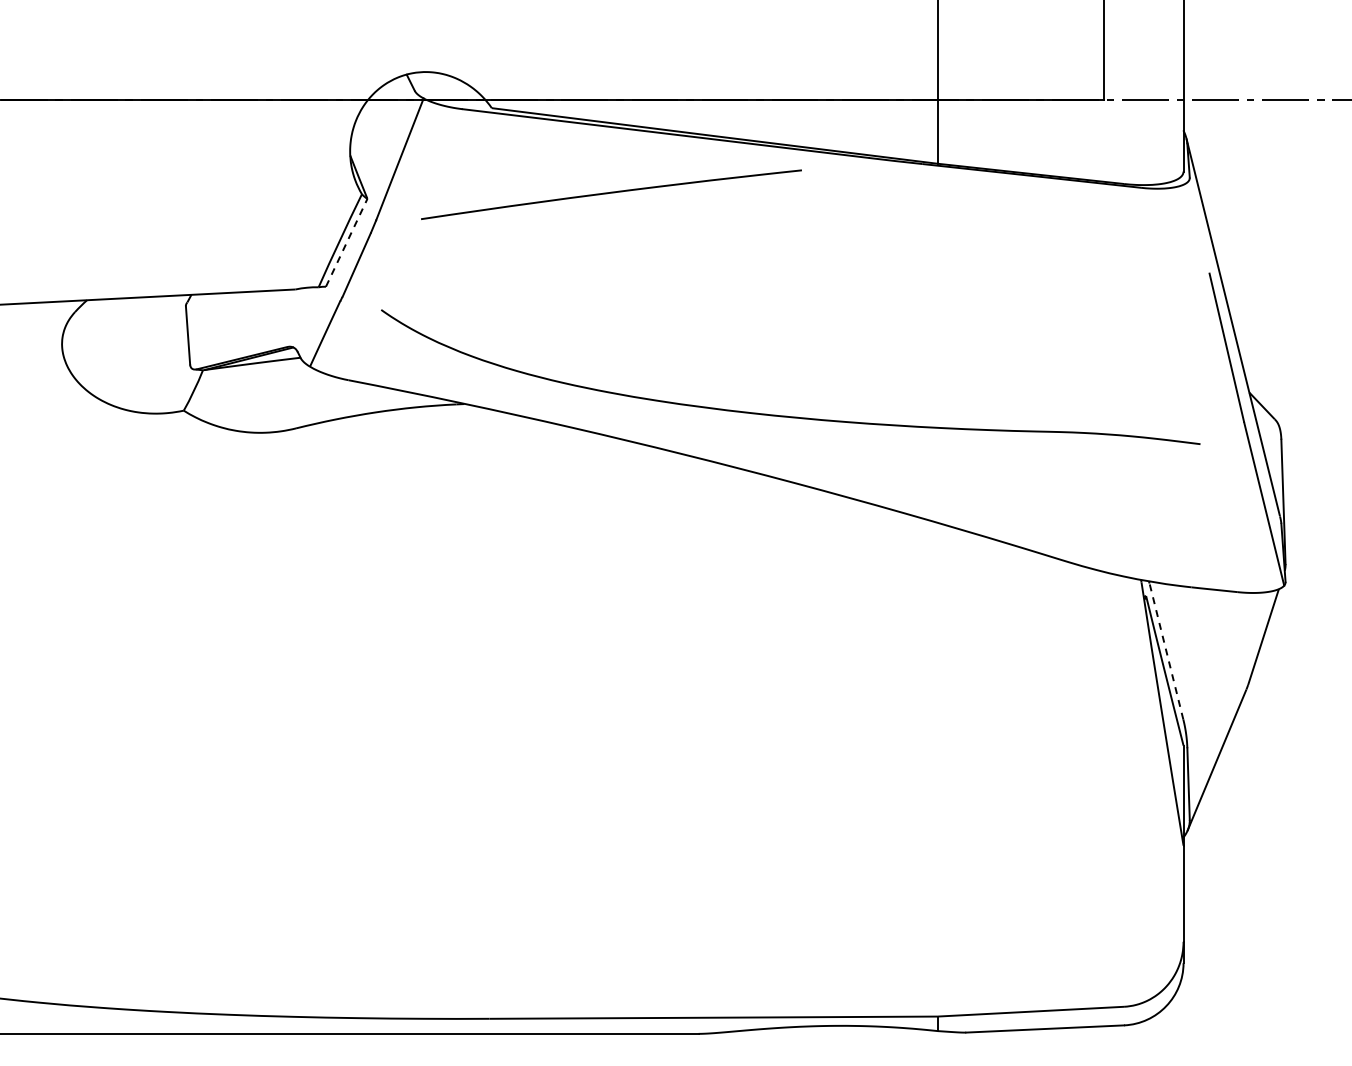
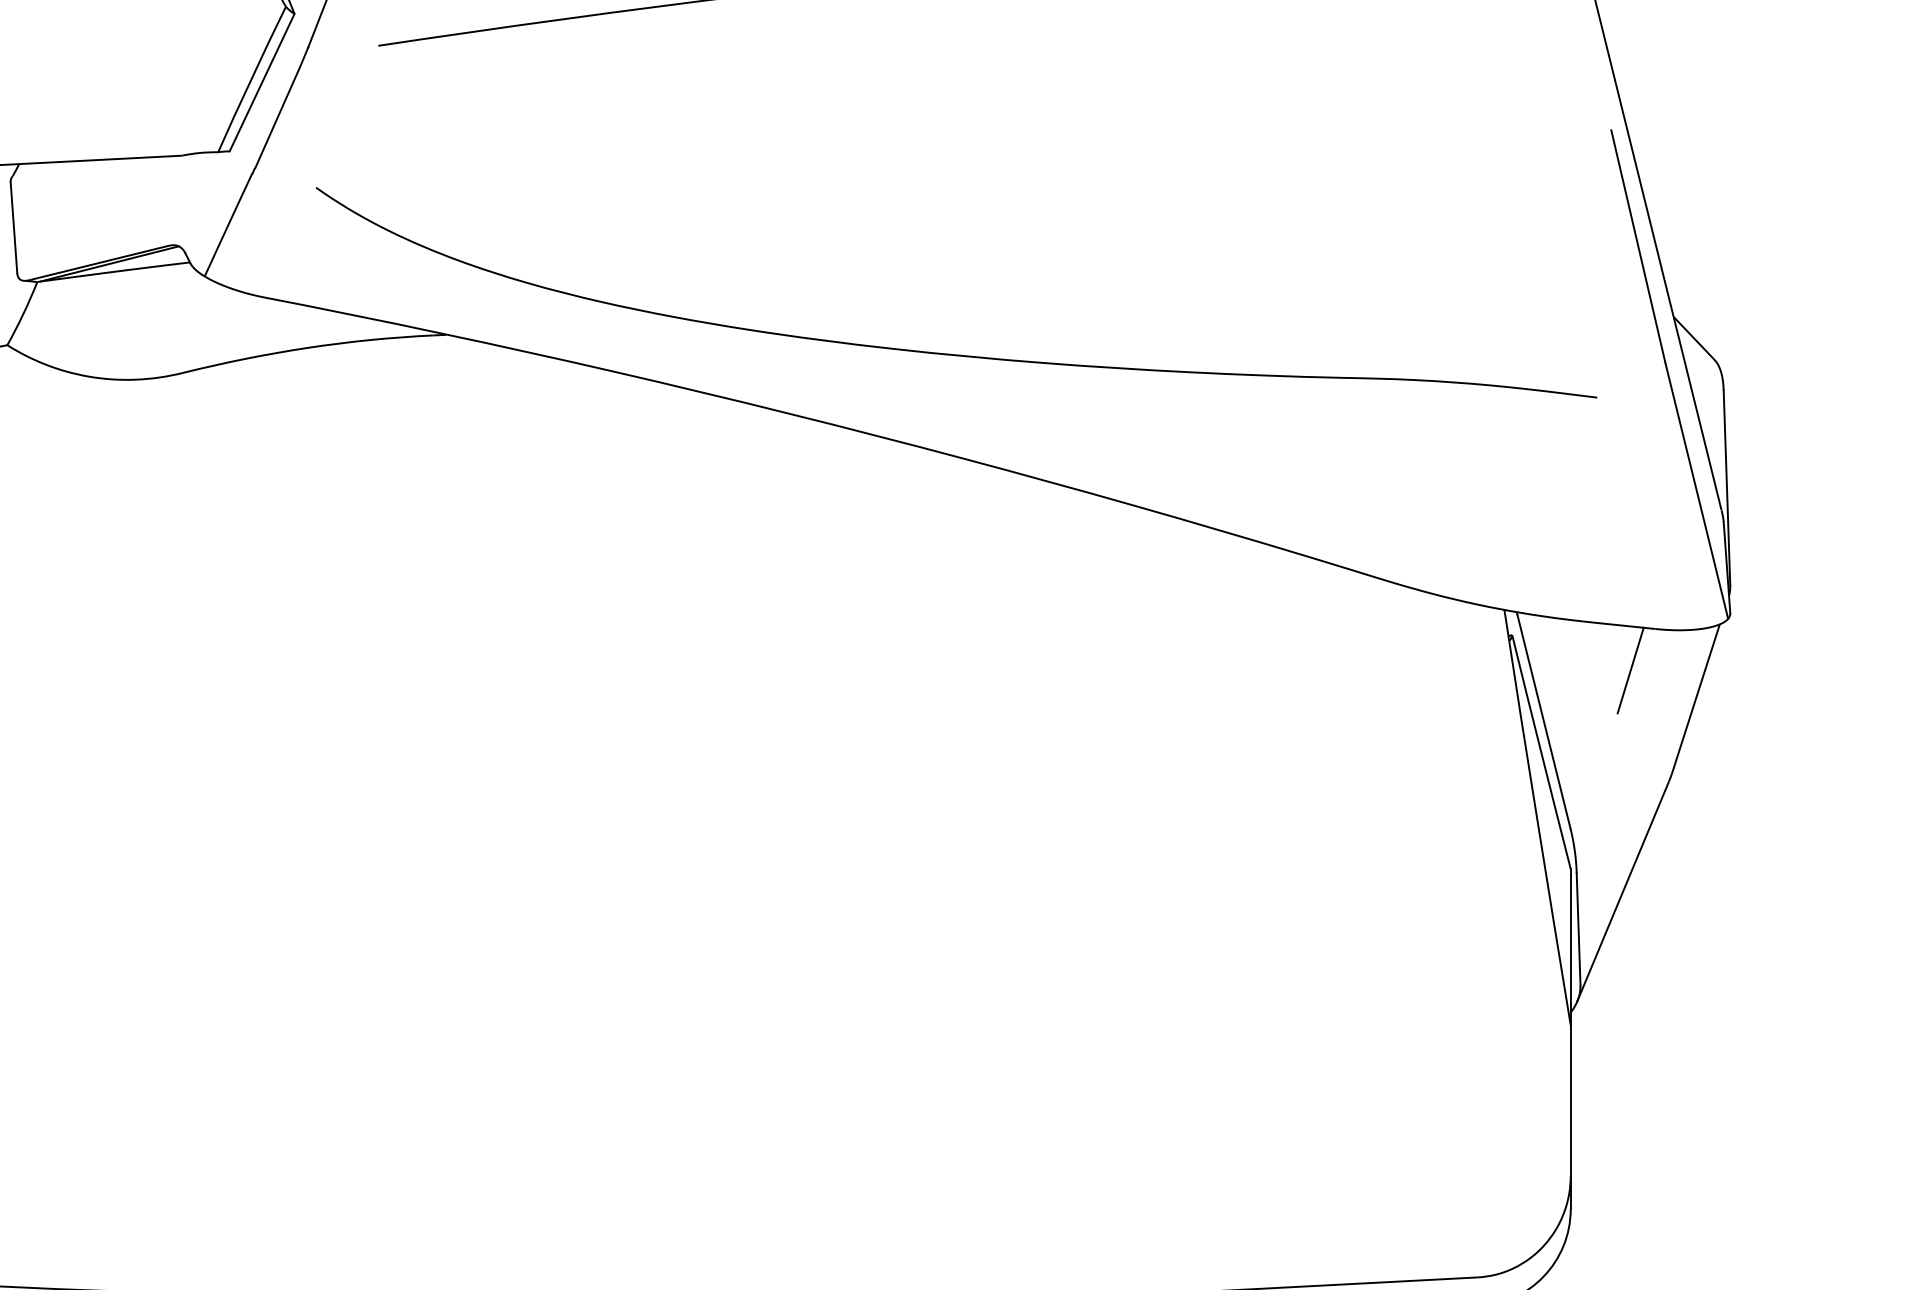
line: (346, 242) -> (261, 82), dashed -> solid
line: (1221, 618) -> (1630, 670), added
line: (1166, 651) -> (1544, 721), dashed -> solid

